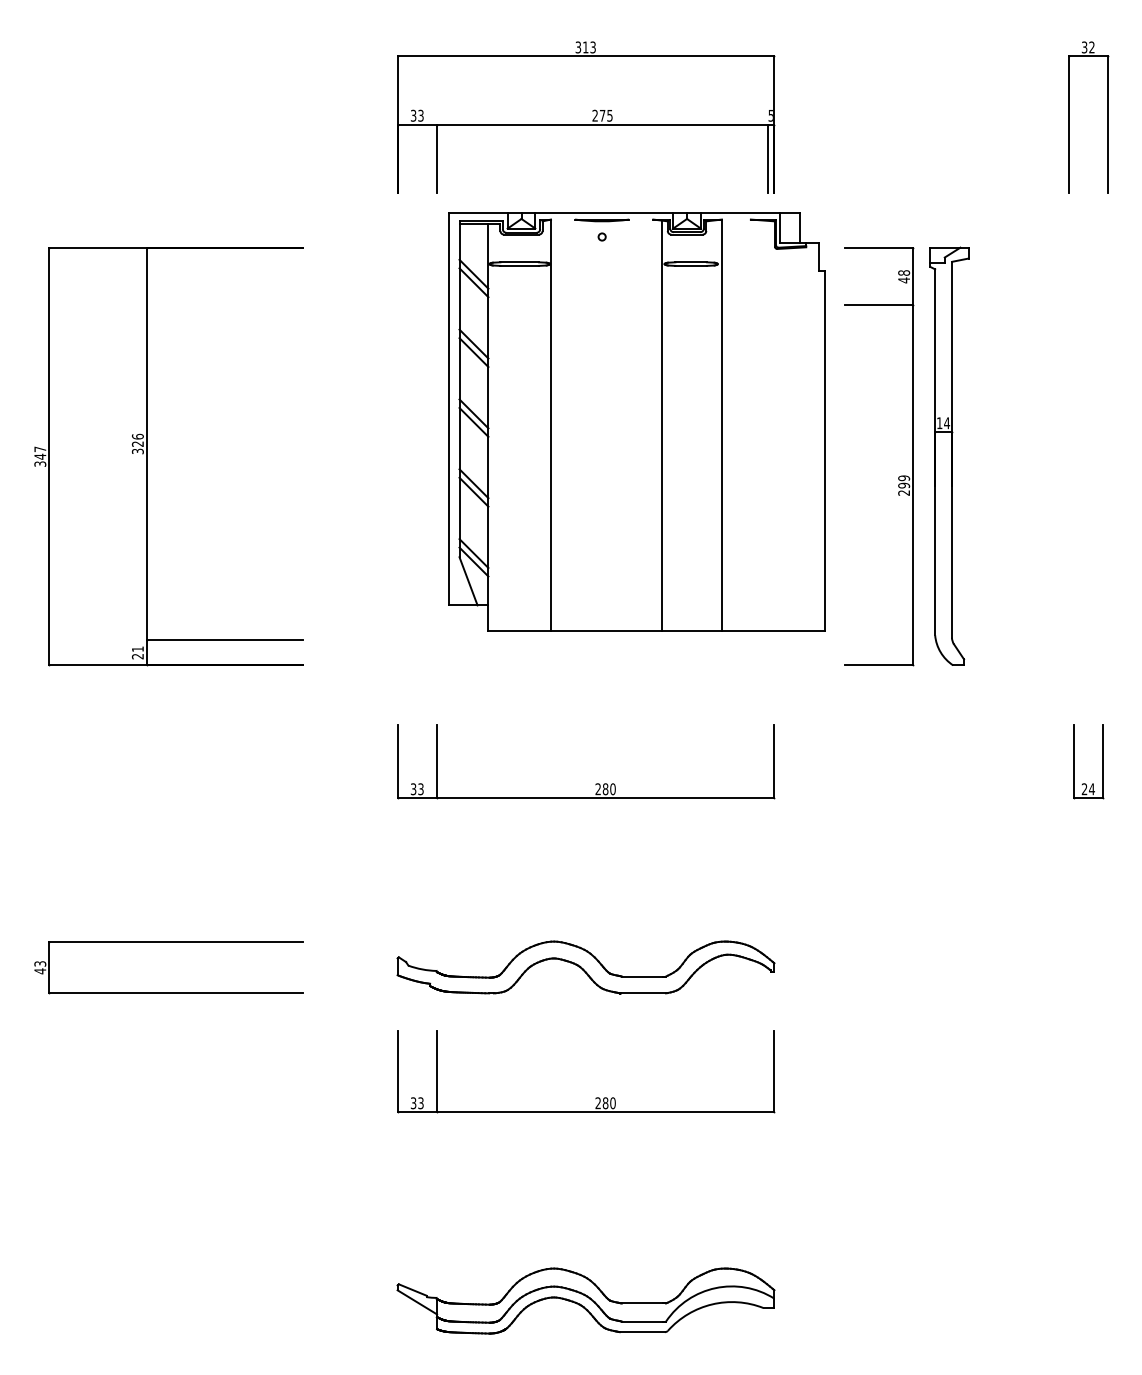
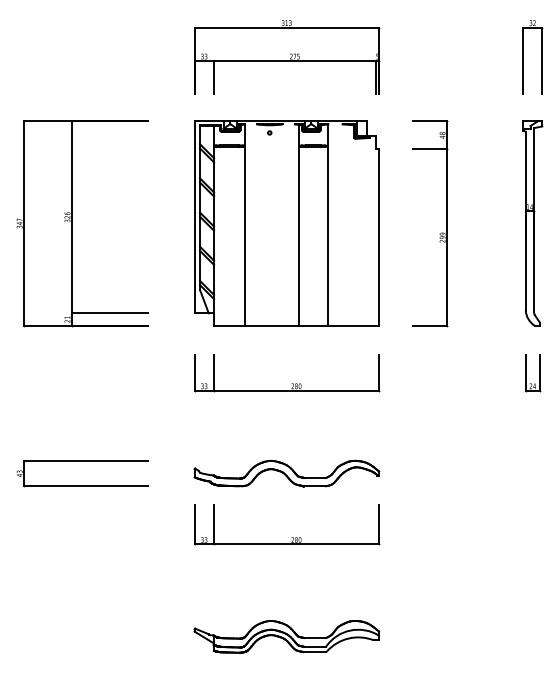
part: (636, 421) -> (286, 223), moved
part: (948, 456) -> (532, 223), moved

